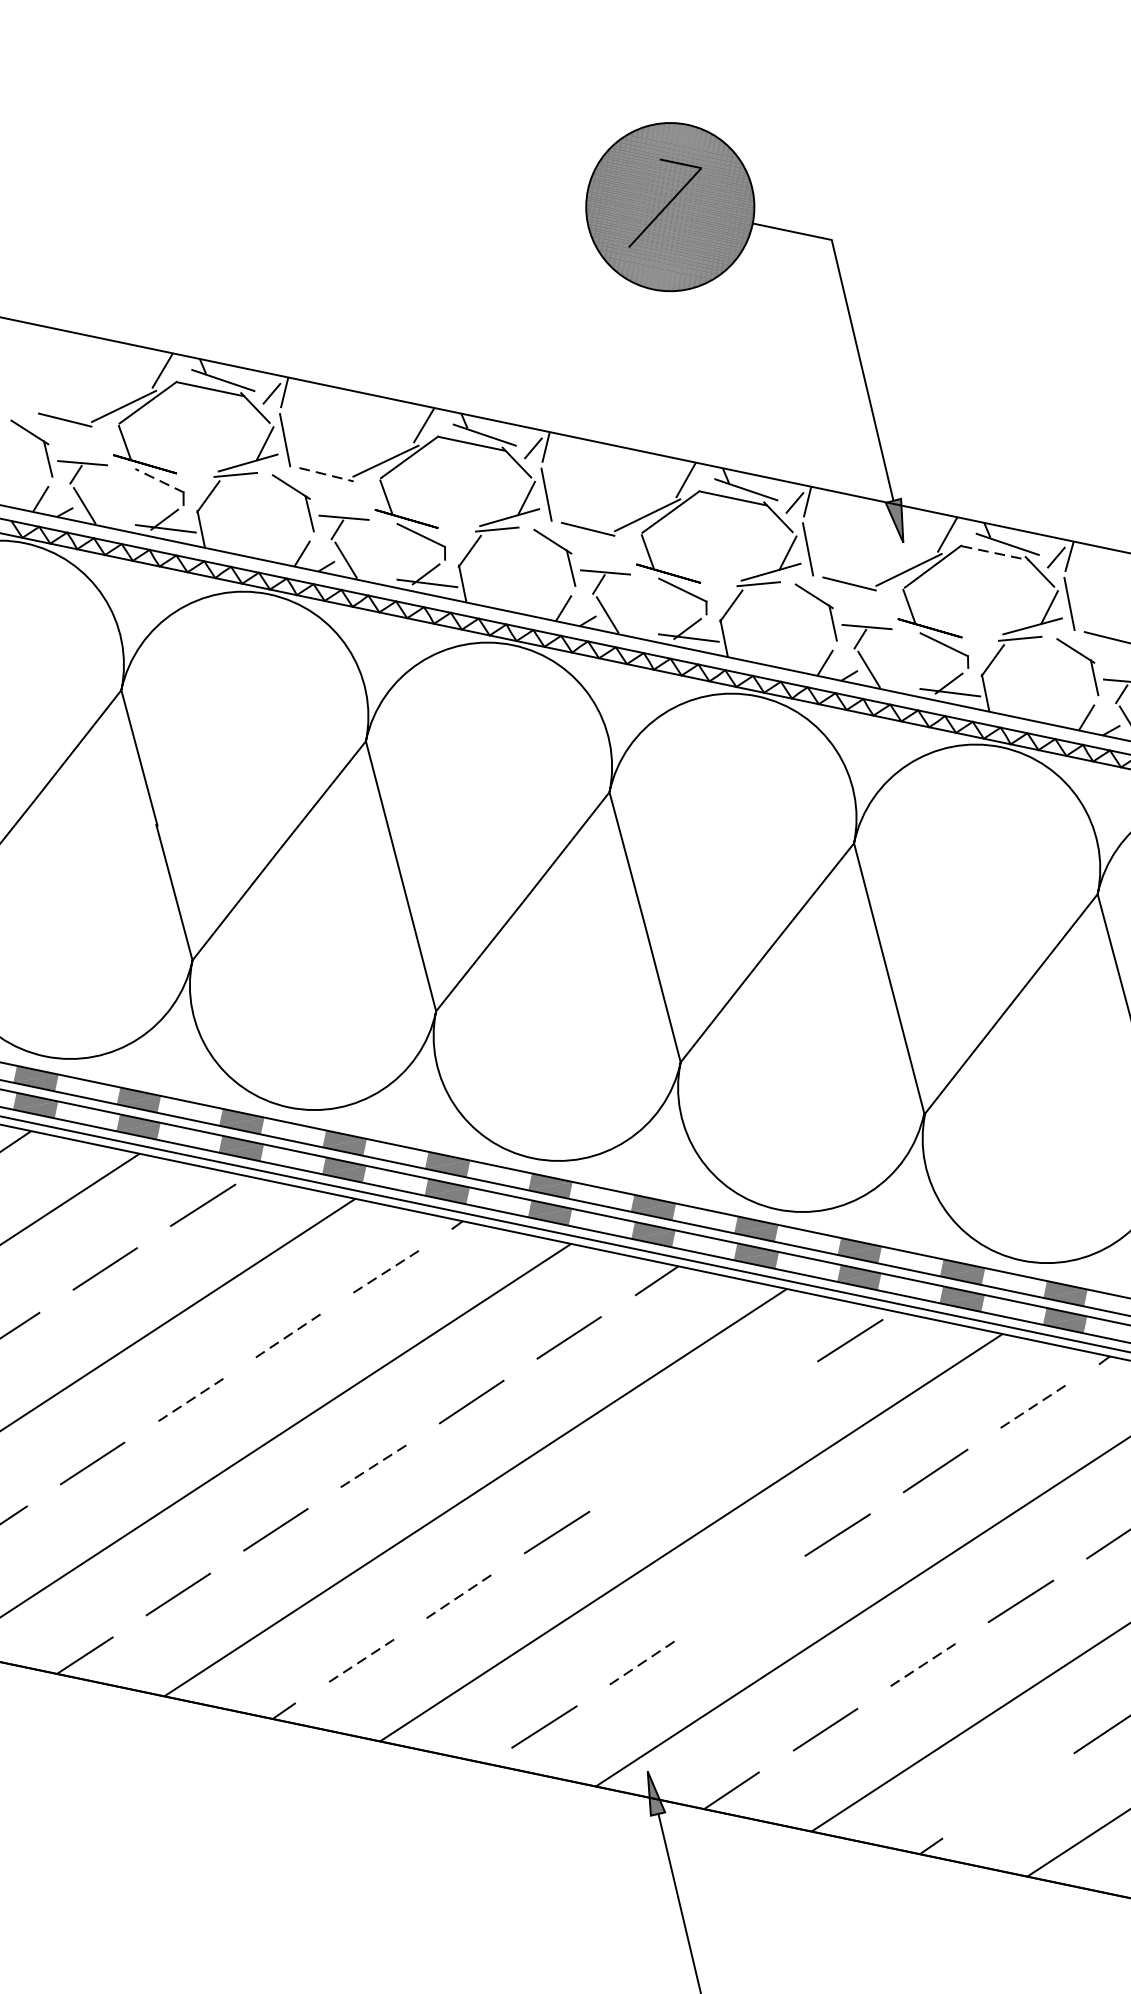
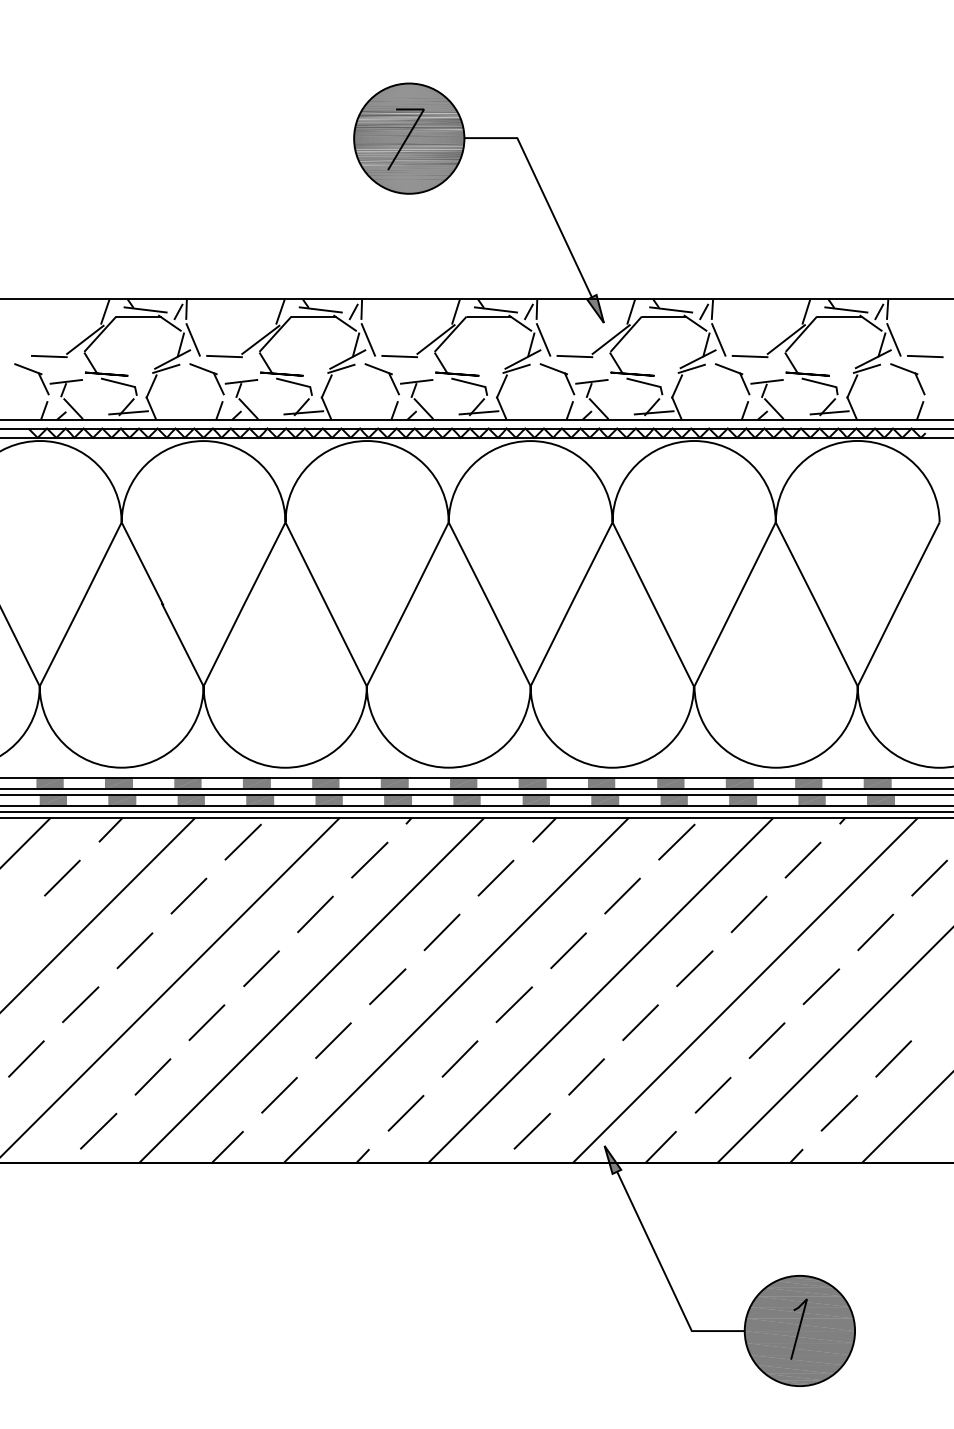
line: (328, 474) -> (225, 356), dashed -> solid
line: (160, 480) -> (118, 382), dashed -> solid
line: (995, 553) -> (664, 317), dashed -> solid
line: (385, 1272) -> (369, 860), dashed -> solid
line: (288, 1335) -> (315, 914), dashed -> solid
line: (190, 1399) -> (261, 968), dashed -> solid
line: (752, 1403) -> (622, 895), added
line: (1033, 1405) -> (803, 859), dashed -> solid
line: (373, 1465) -> (387, 986), dashed -> solid
line: (654, 1468) -> (568, 950), added
line: (459, 1597) -> (460, 1059), dashed -> solid
line: (739, 1598) -> (640, 1022), added
line: (362, 1659) -> (406, 1112), dashed -> solid
line: (642, 1662) -> (586, 1076), dashed -> solid
line: (923, 1664) -> (767, 1040), dashed -> solid
line: (1006, 1795) -> (838, 1113), added

